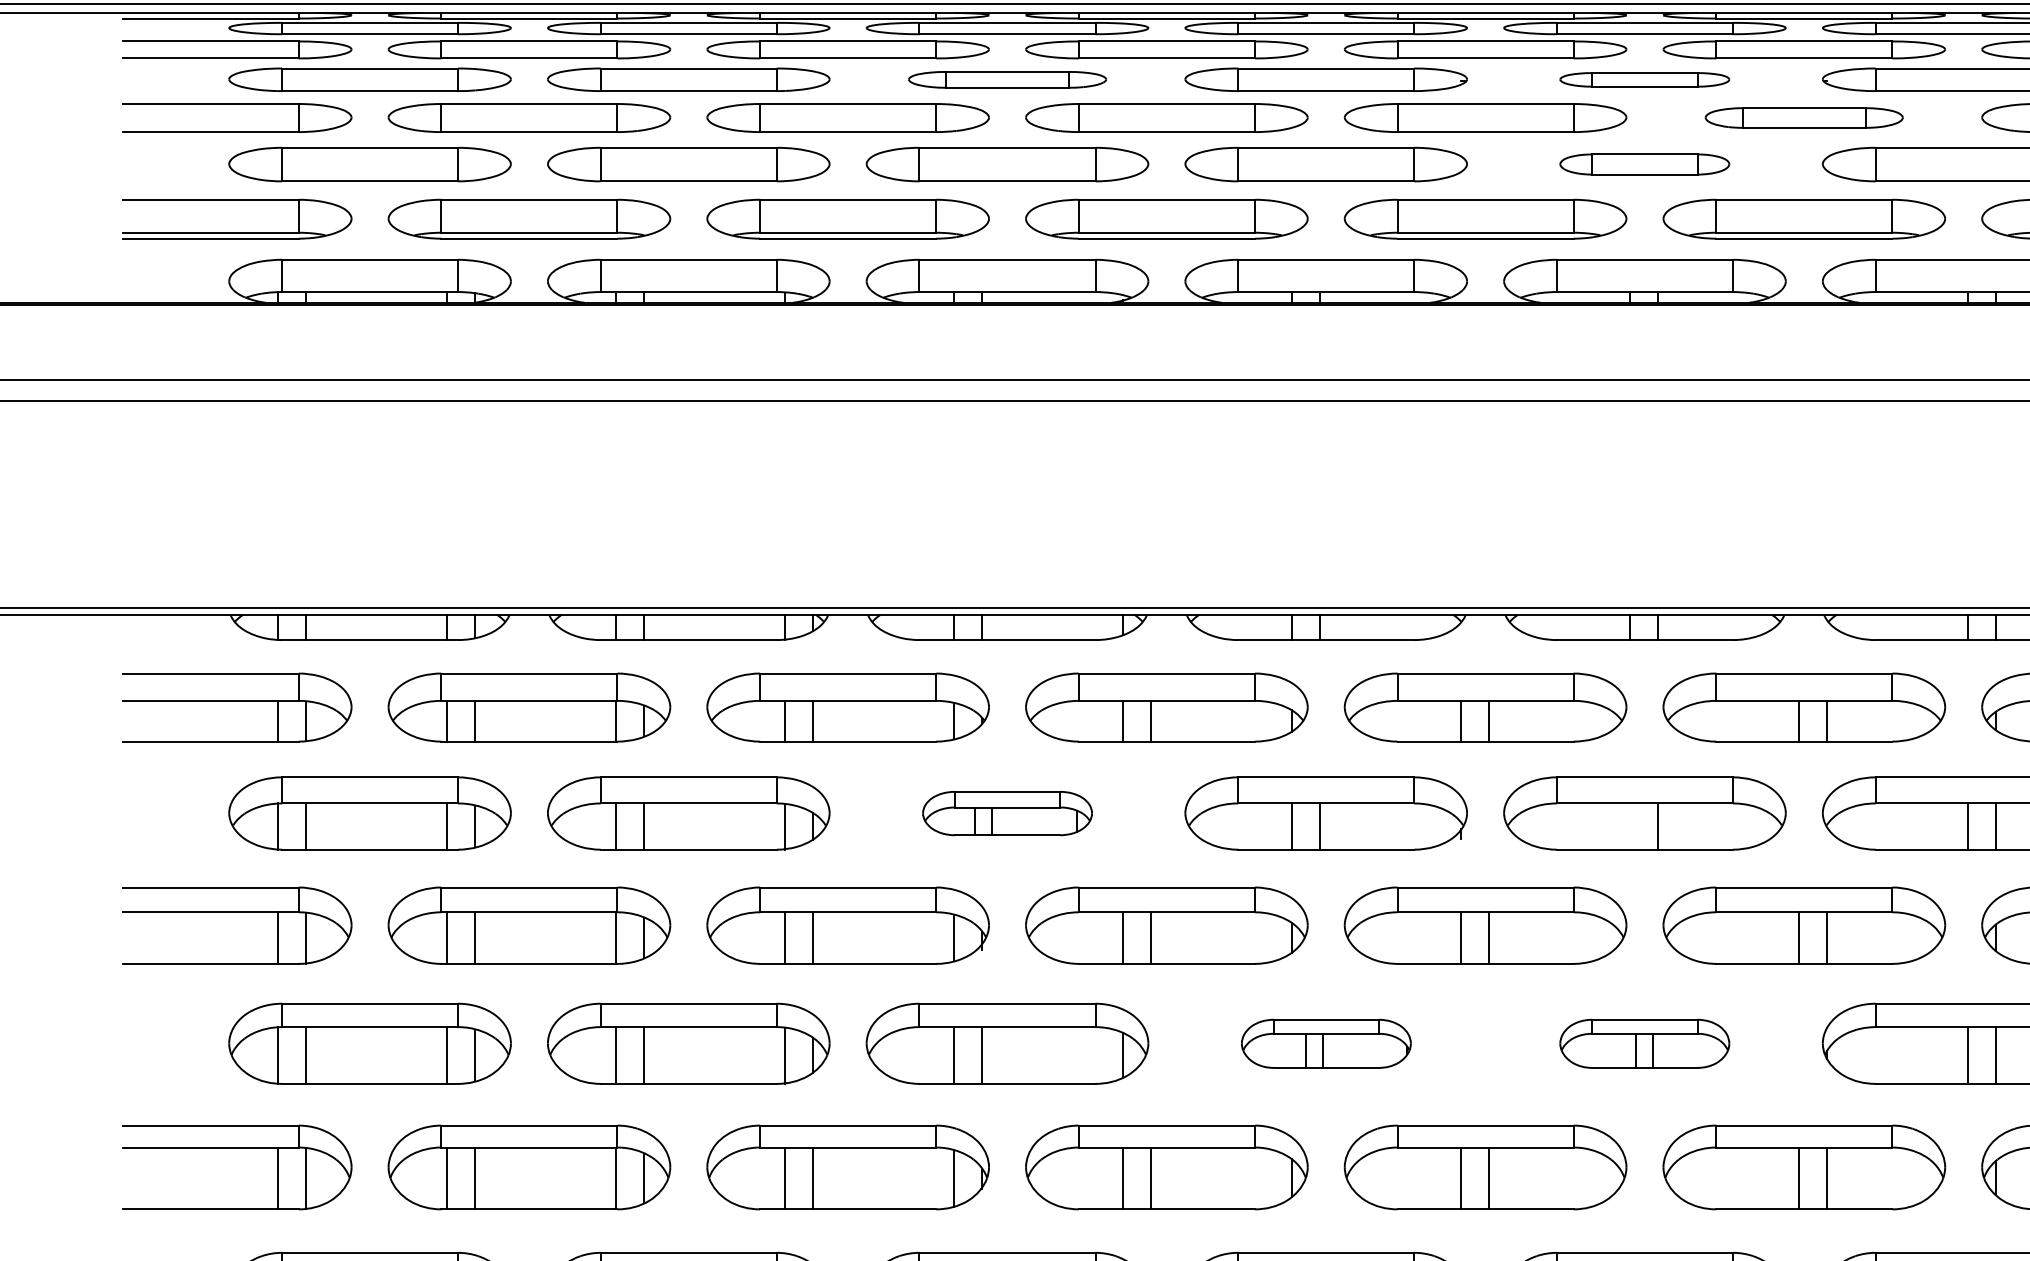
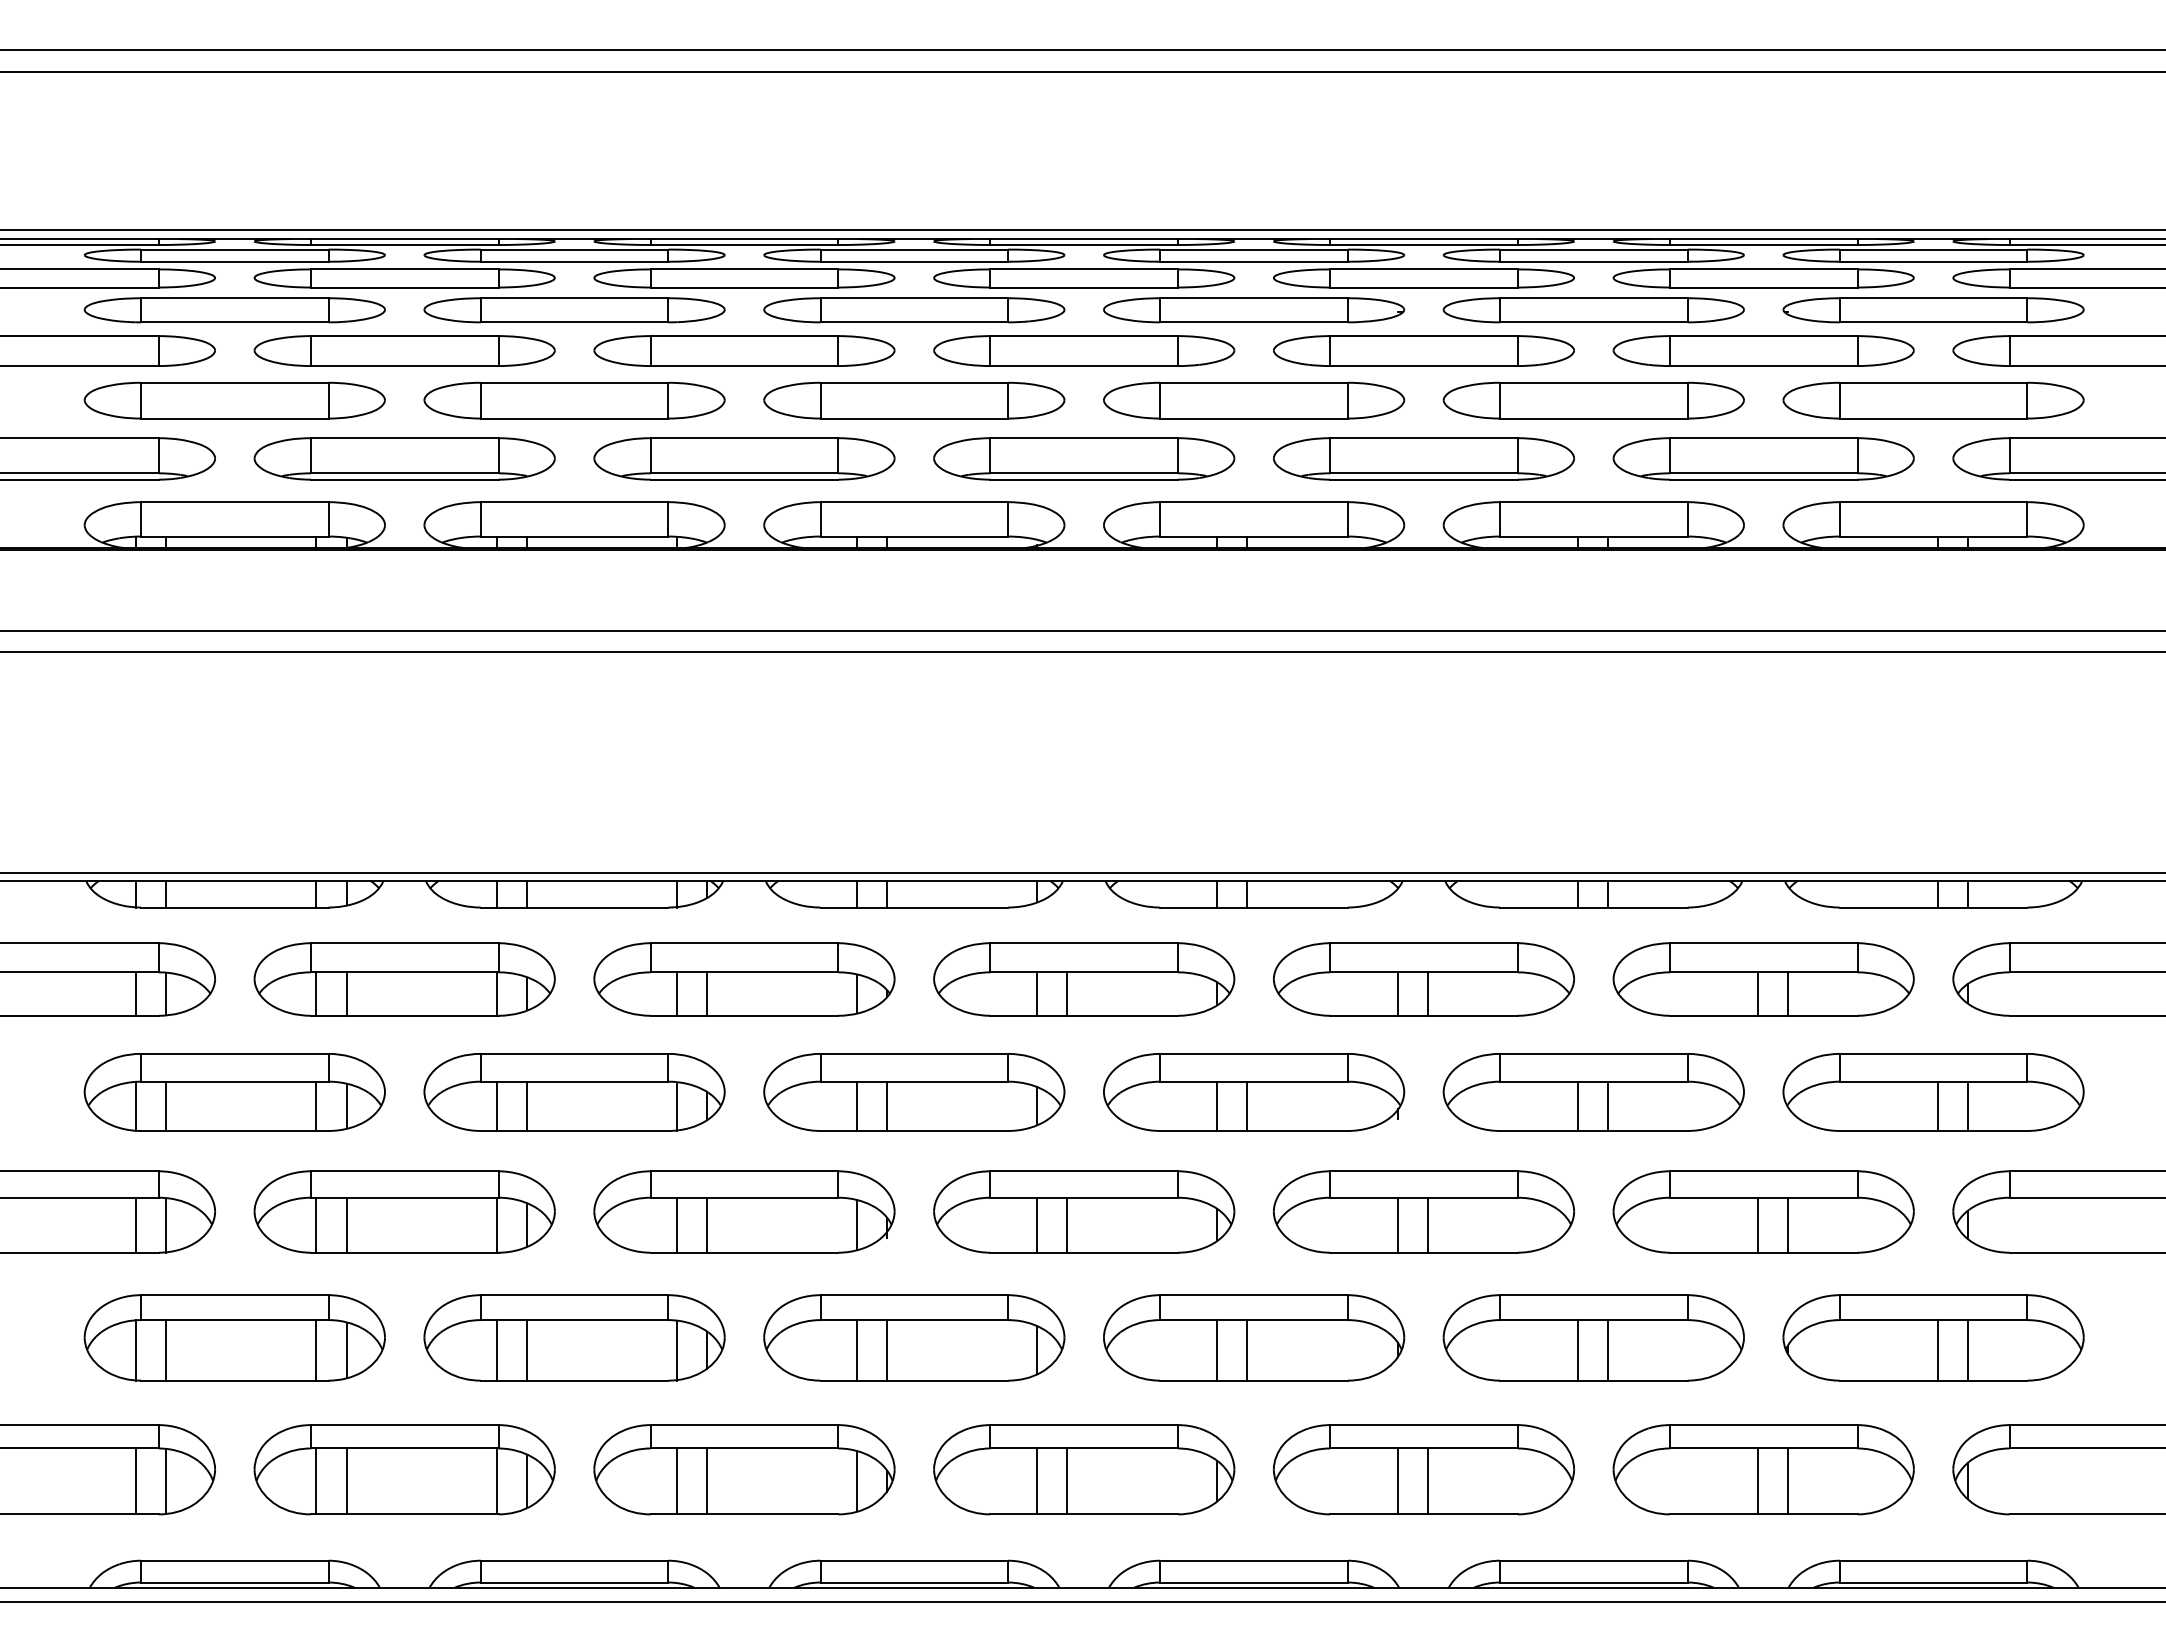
part: (1007, 79) -> (914, 310), size x1.43
part: (1644, 79) -> (1593, 310), size x1.67
part: (1804, 117) -> (1763, 350), size x1.43
part: (1644, 164) -> (1593, 400), size x1.67
part: (1007, 813) -> (914, 1092), size x1.67
line: (1629, 825) -> (1577, 1105), added
part: (1326, 1043) -> (1254, 1337), size x1.67
part: (1644, 1043) -> (1593, 1337), size x1.67

